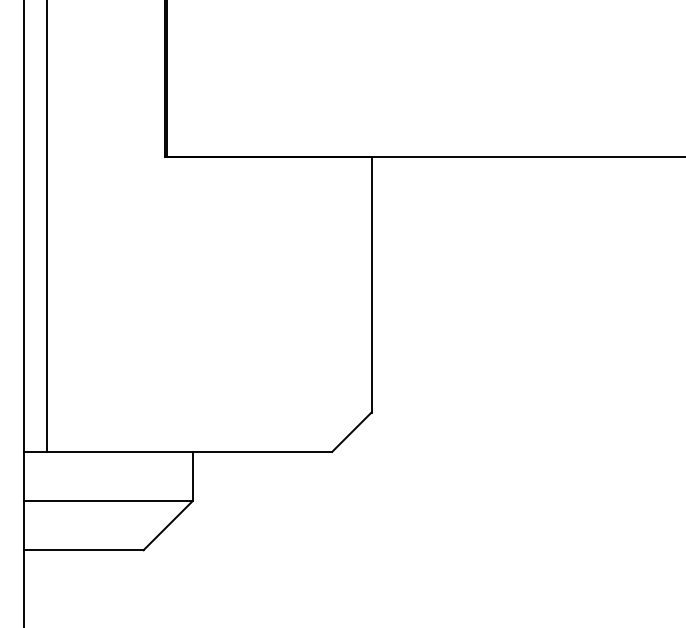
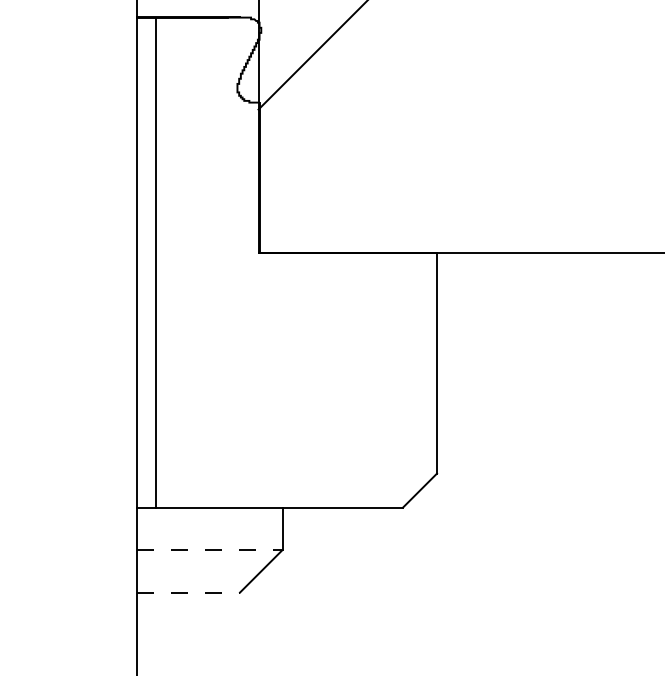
line: (108, 501) -> (209, 550), solid -> dashed
line: (83, 550) -> (188, 592), solid -> dashed

